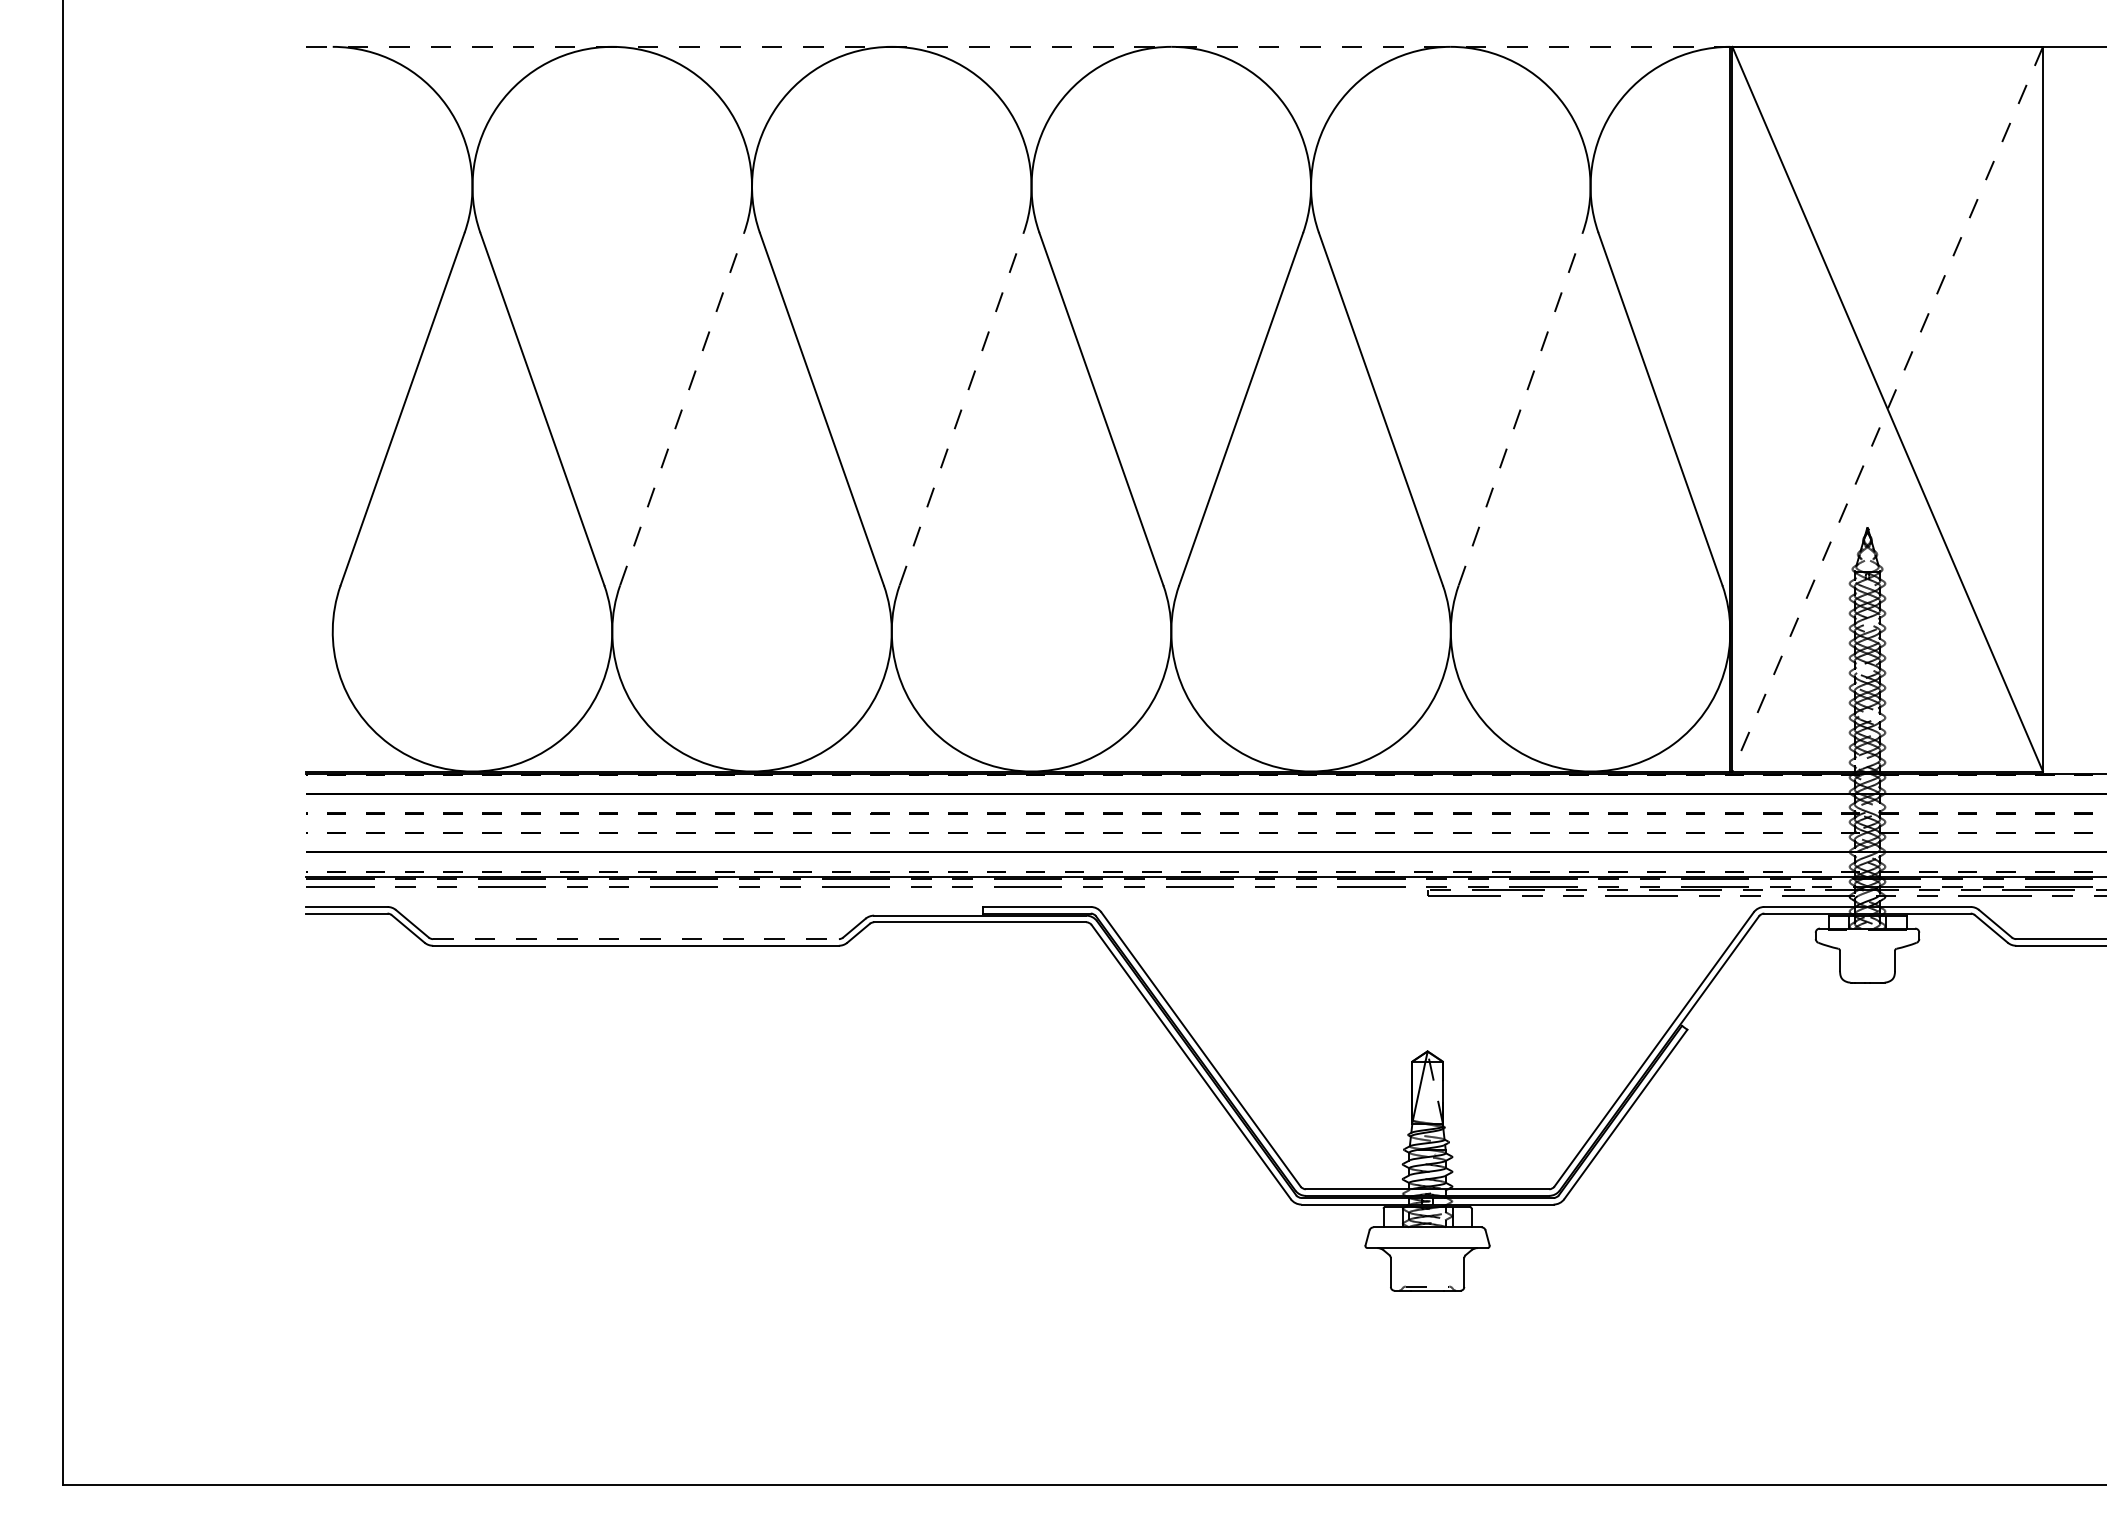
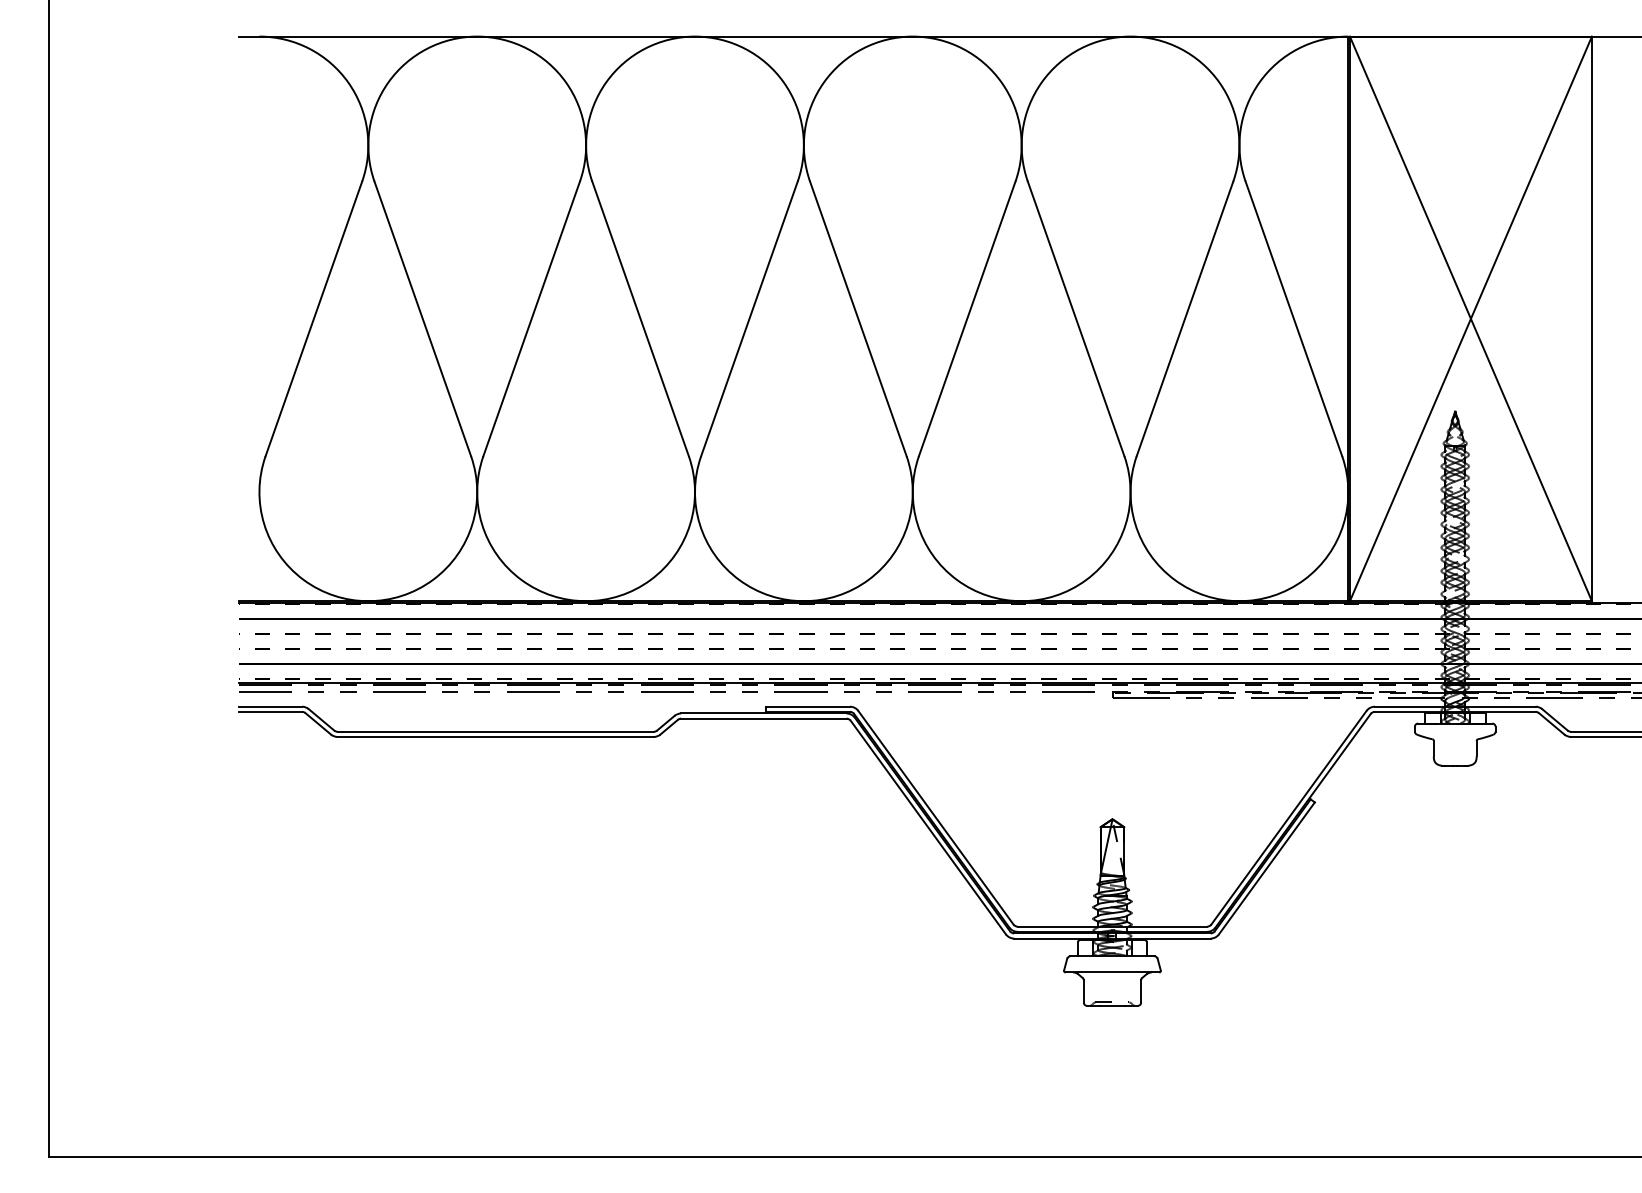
line: (1018, 46) -> (793, 36), dashed -> solid
line: (681, 408) -> (531, 318), dashed -> solid
line: (961, 408) -> (749, 318), dashed -> solid
line: (1521, 408) -> (1185, 318), dashed -> solid
line: (1887, 409) -> (1470, 319), dashed -> solid
line: (637, 938) -> (496, 731), dashed -> solid

